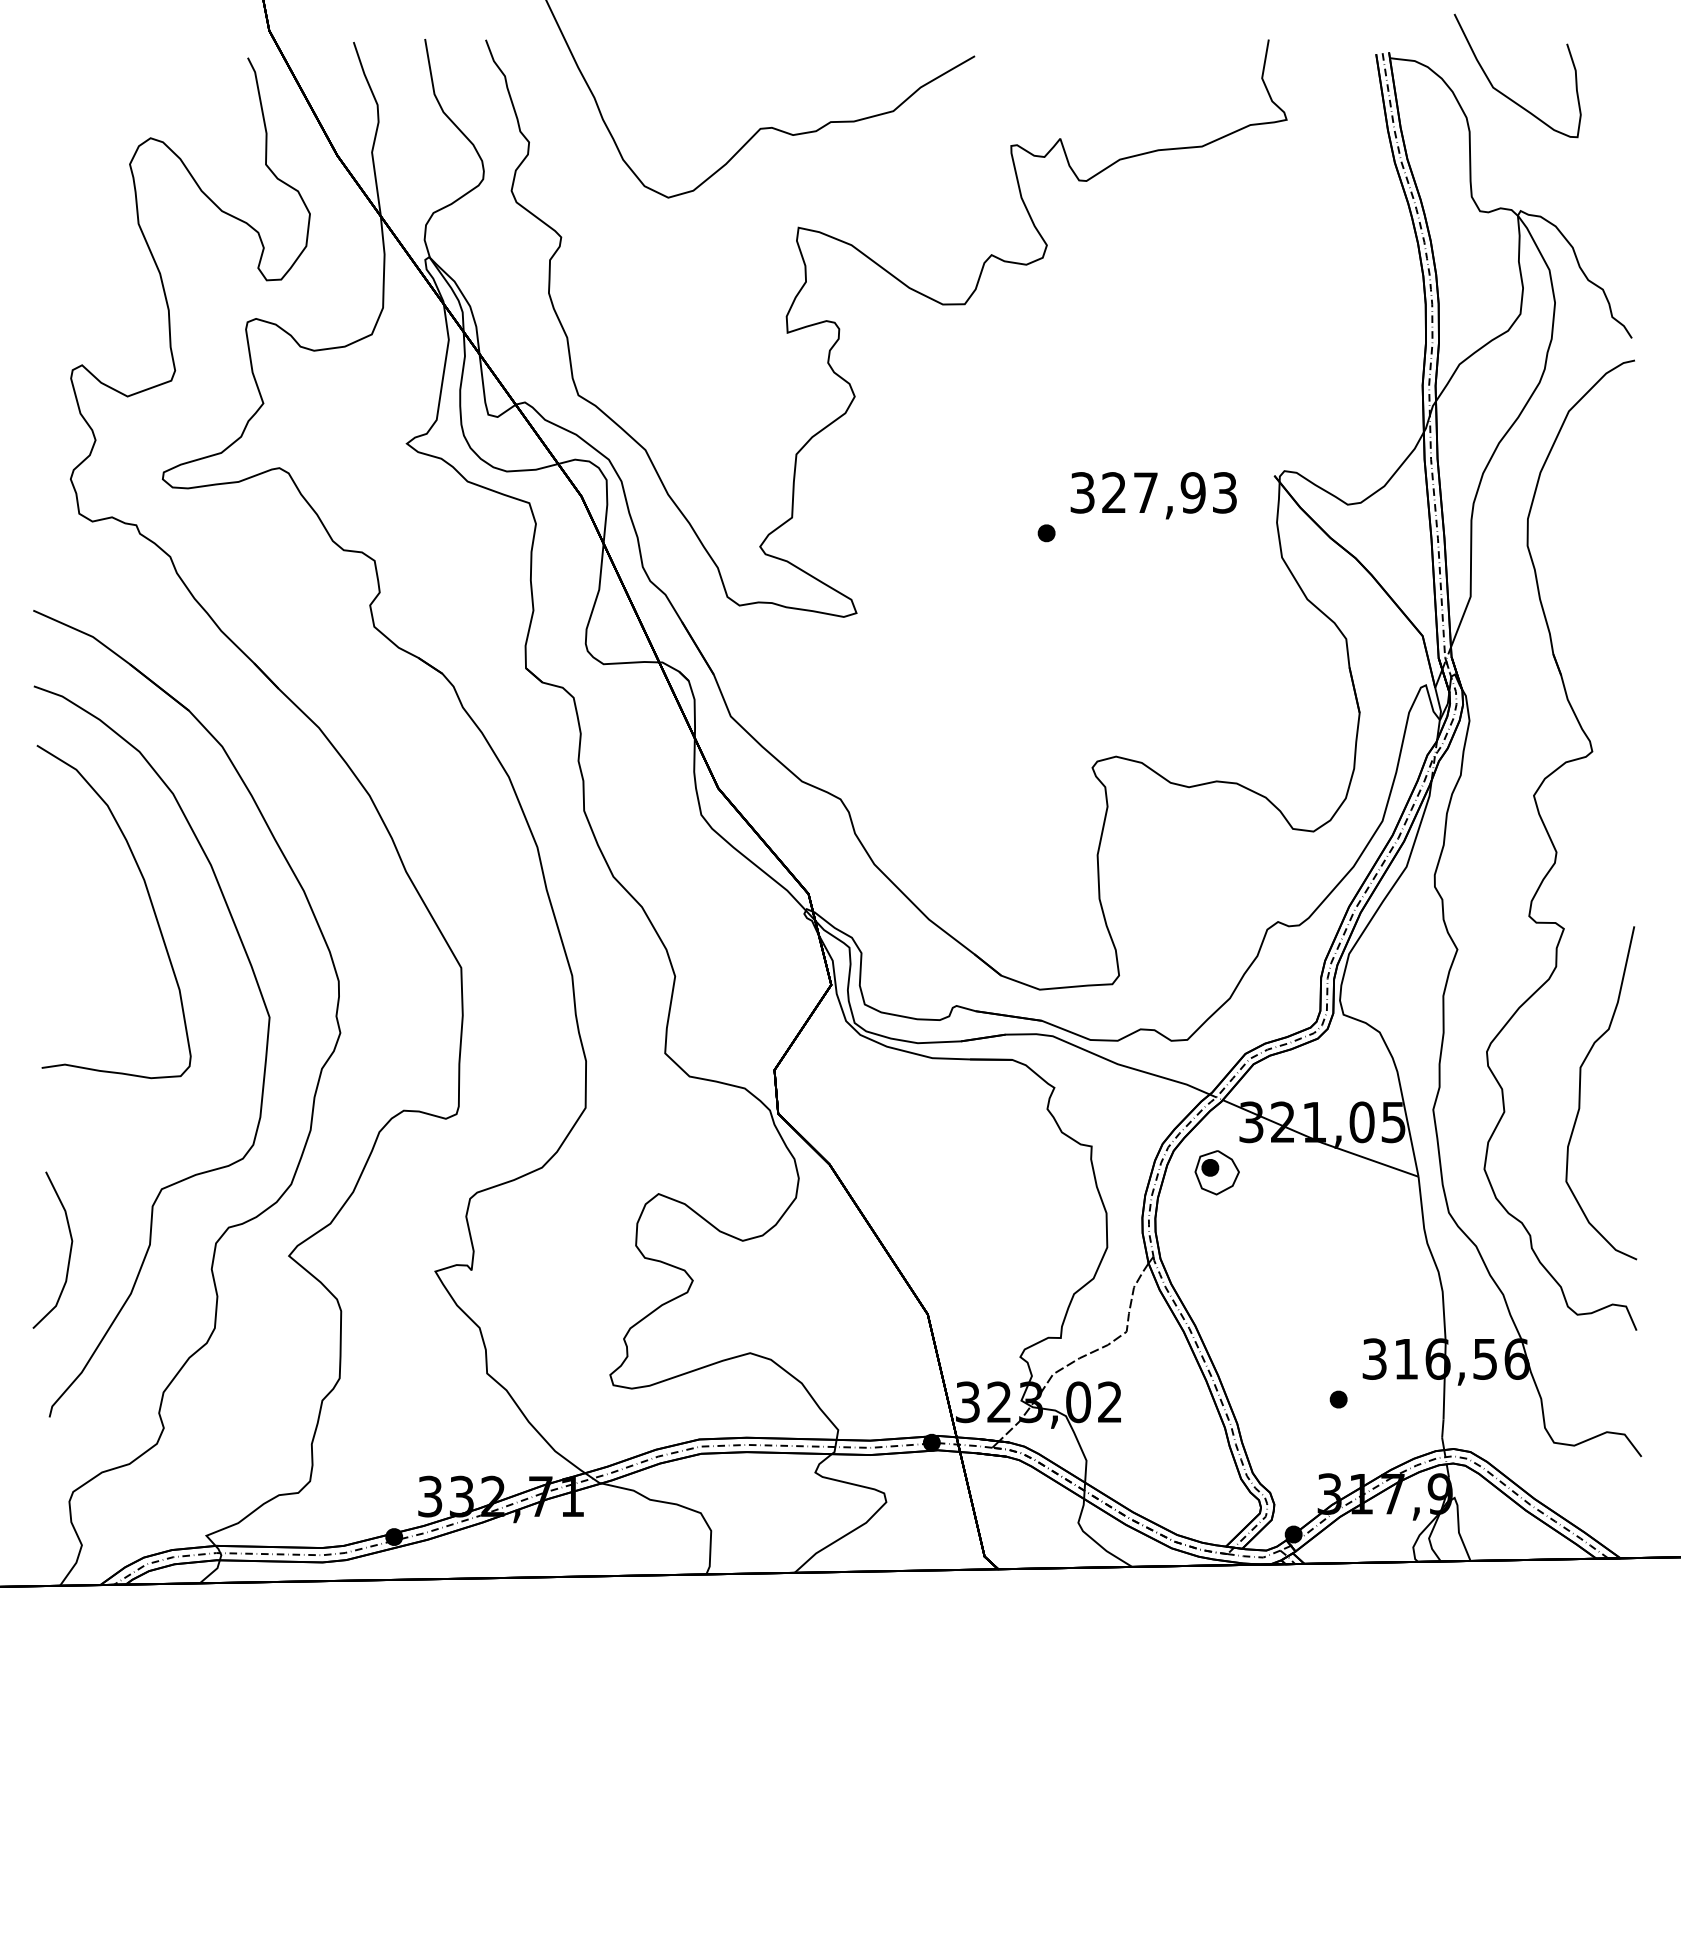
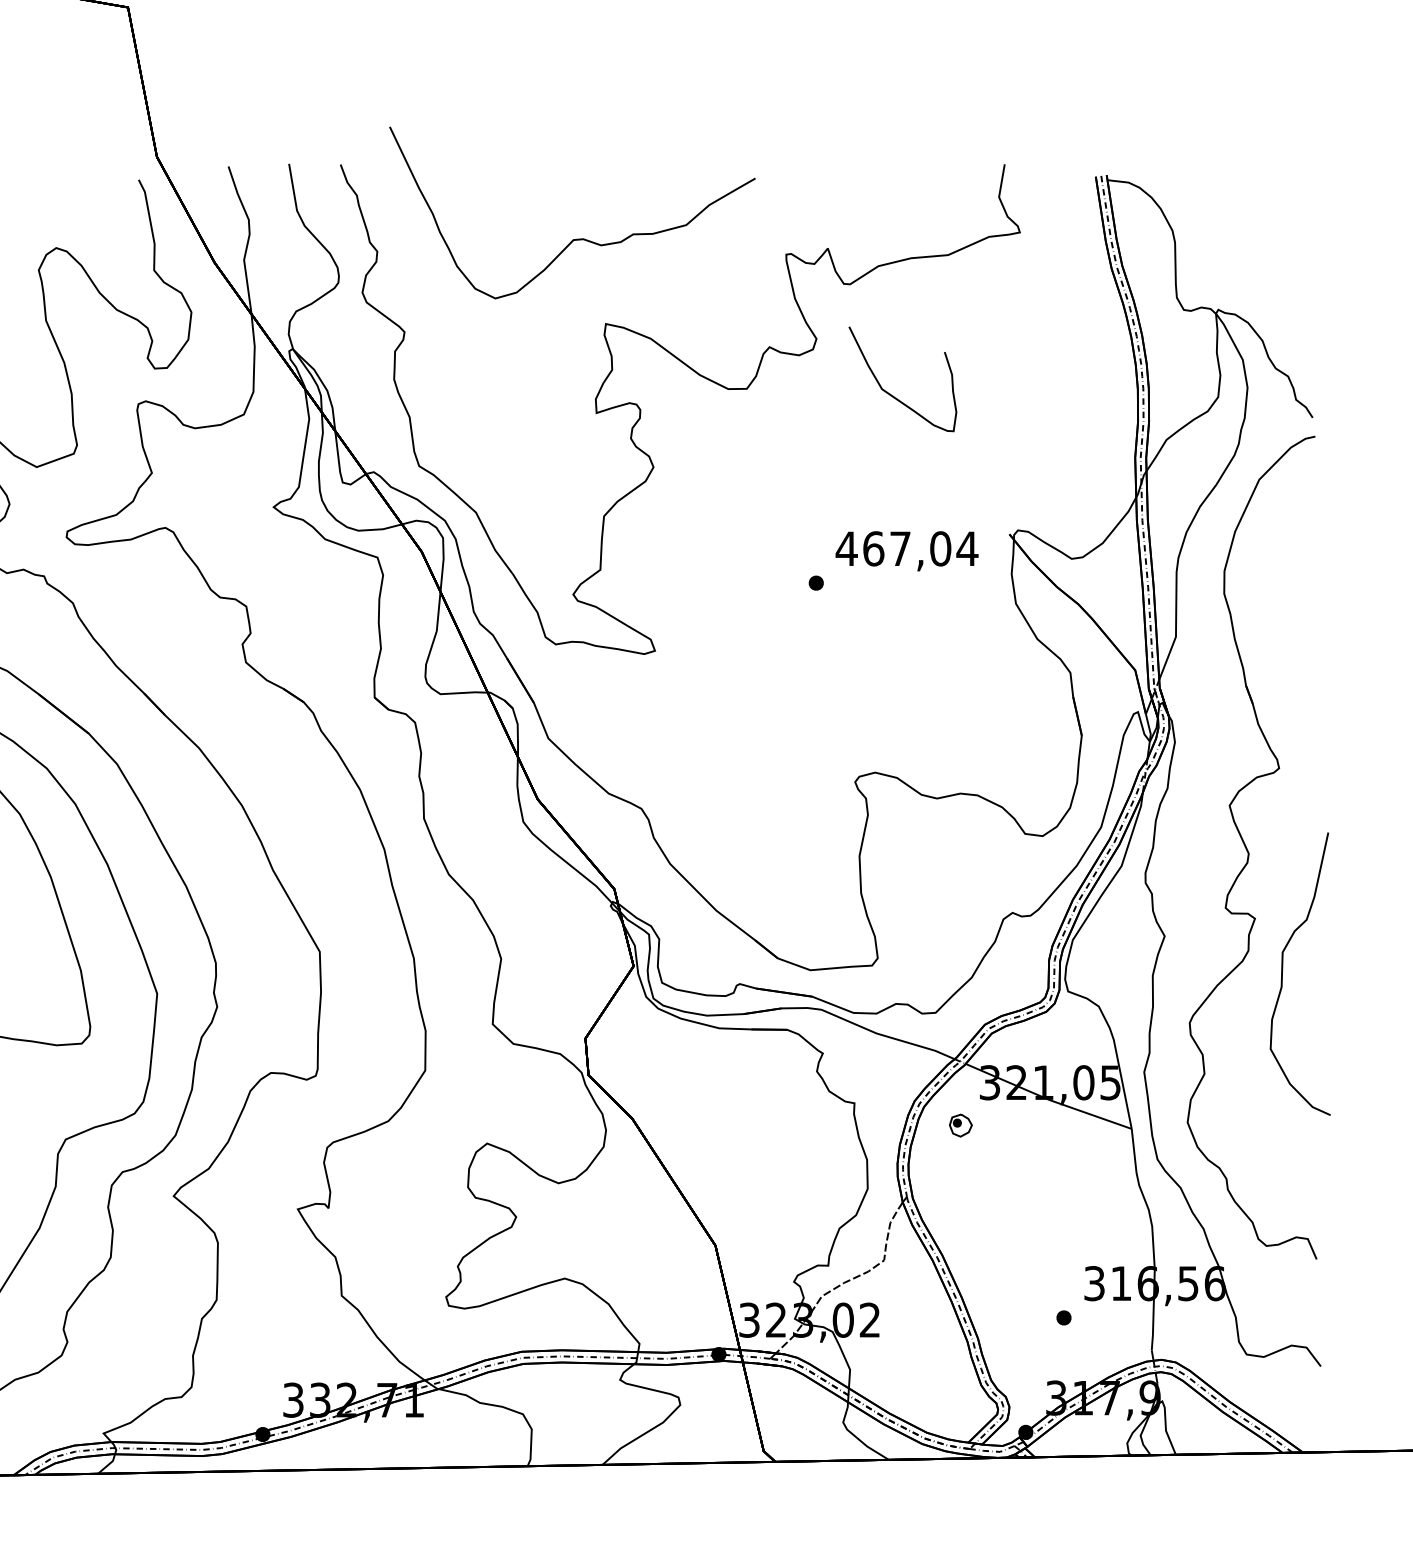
curve: (1505, 94) -> (892, 395), moved
text: (1153, 492) -> (906, 548), 327,93 -> 467,04
curve: (1580, 1093) -> (1282, 974), moved
part: (1216, 1172) -> (960, 1125), size x0.6

